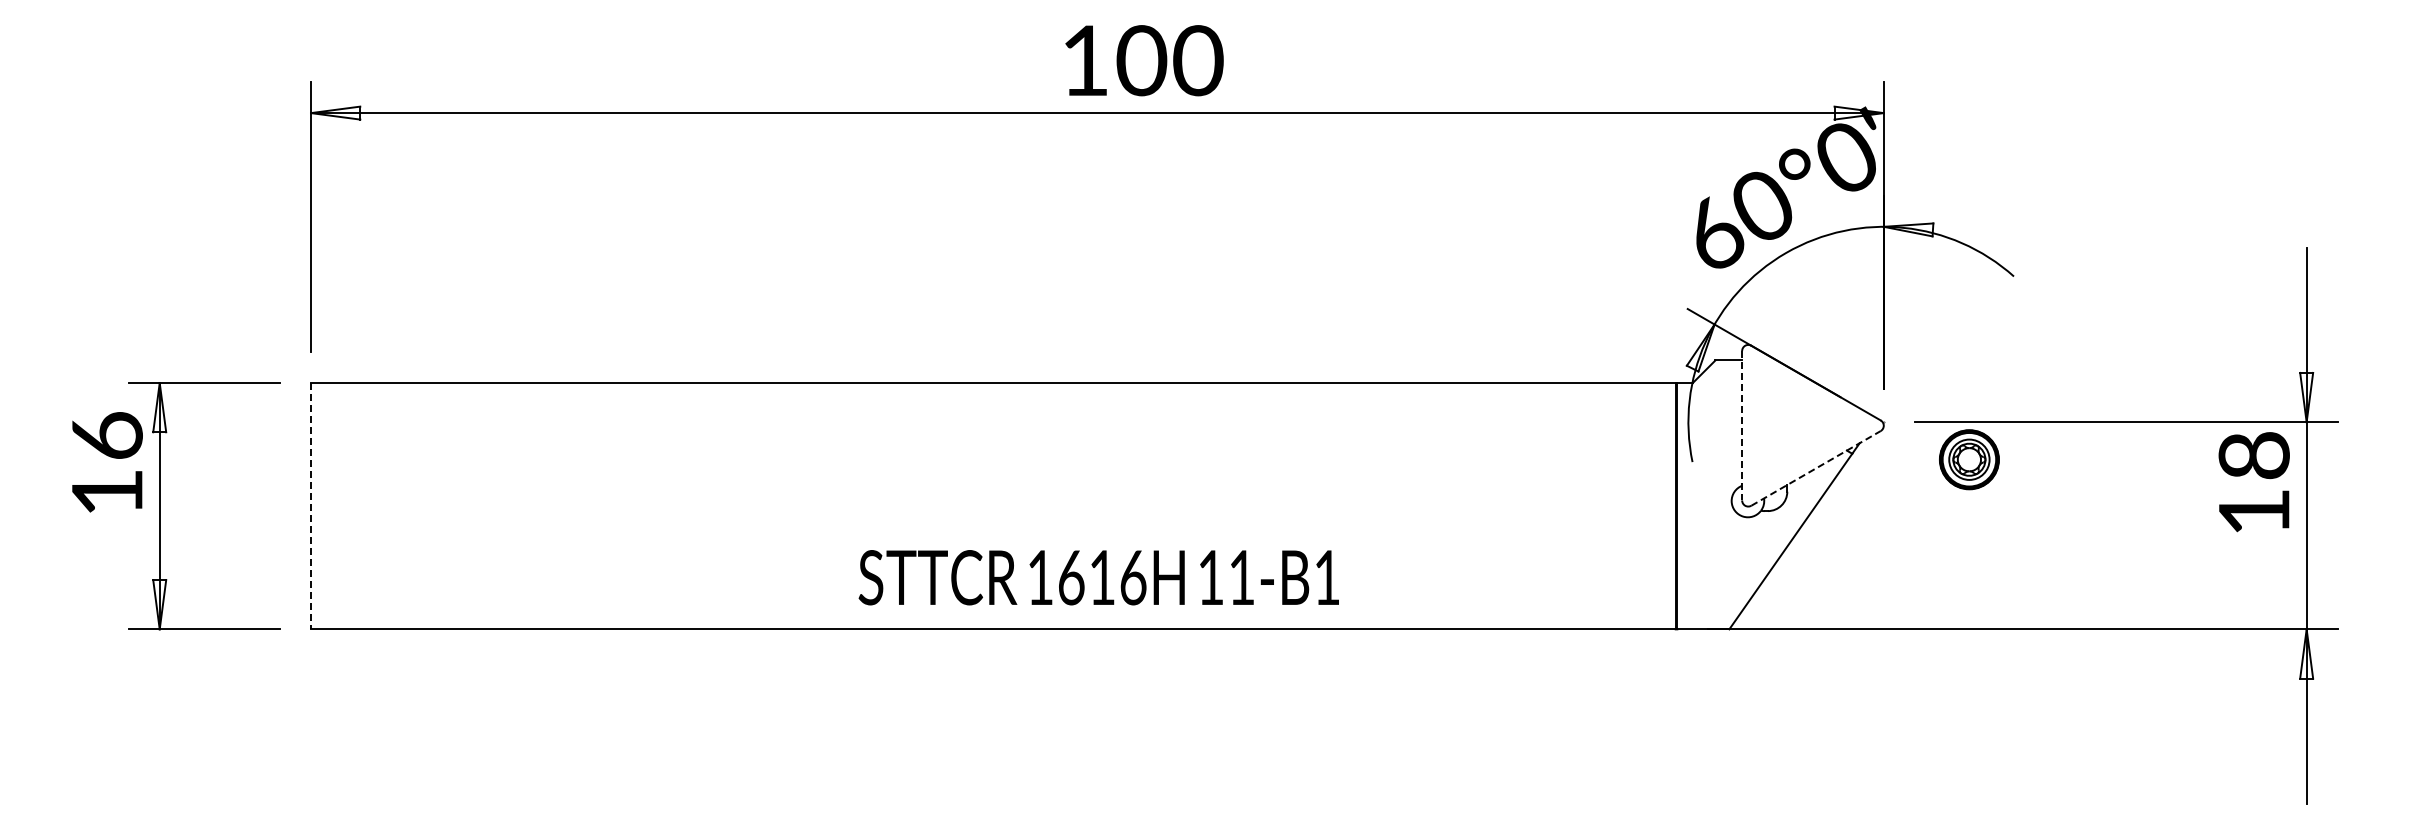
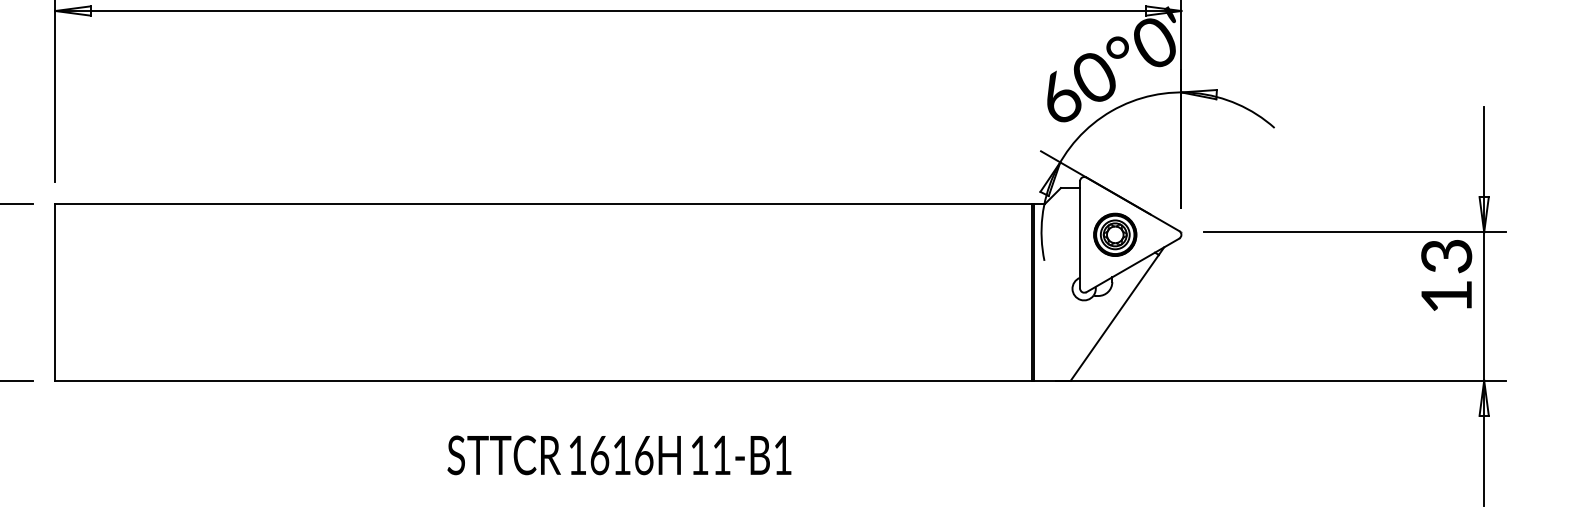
line: (1742, 425) -> (1080, 234), dashed -> solid
text: (2253, 455) -> (1446, 256), 18 -> 13
part: (1969, 459) -> (1115, 234), moved
line: (1816, 468) -> (1133, 265), dashed -> solid
line: (311, 506) -> (55, 292), dashed -> solid
text: (1098, 577) -> (619, 455), moved

